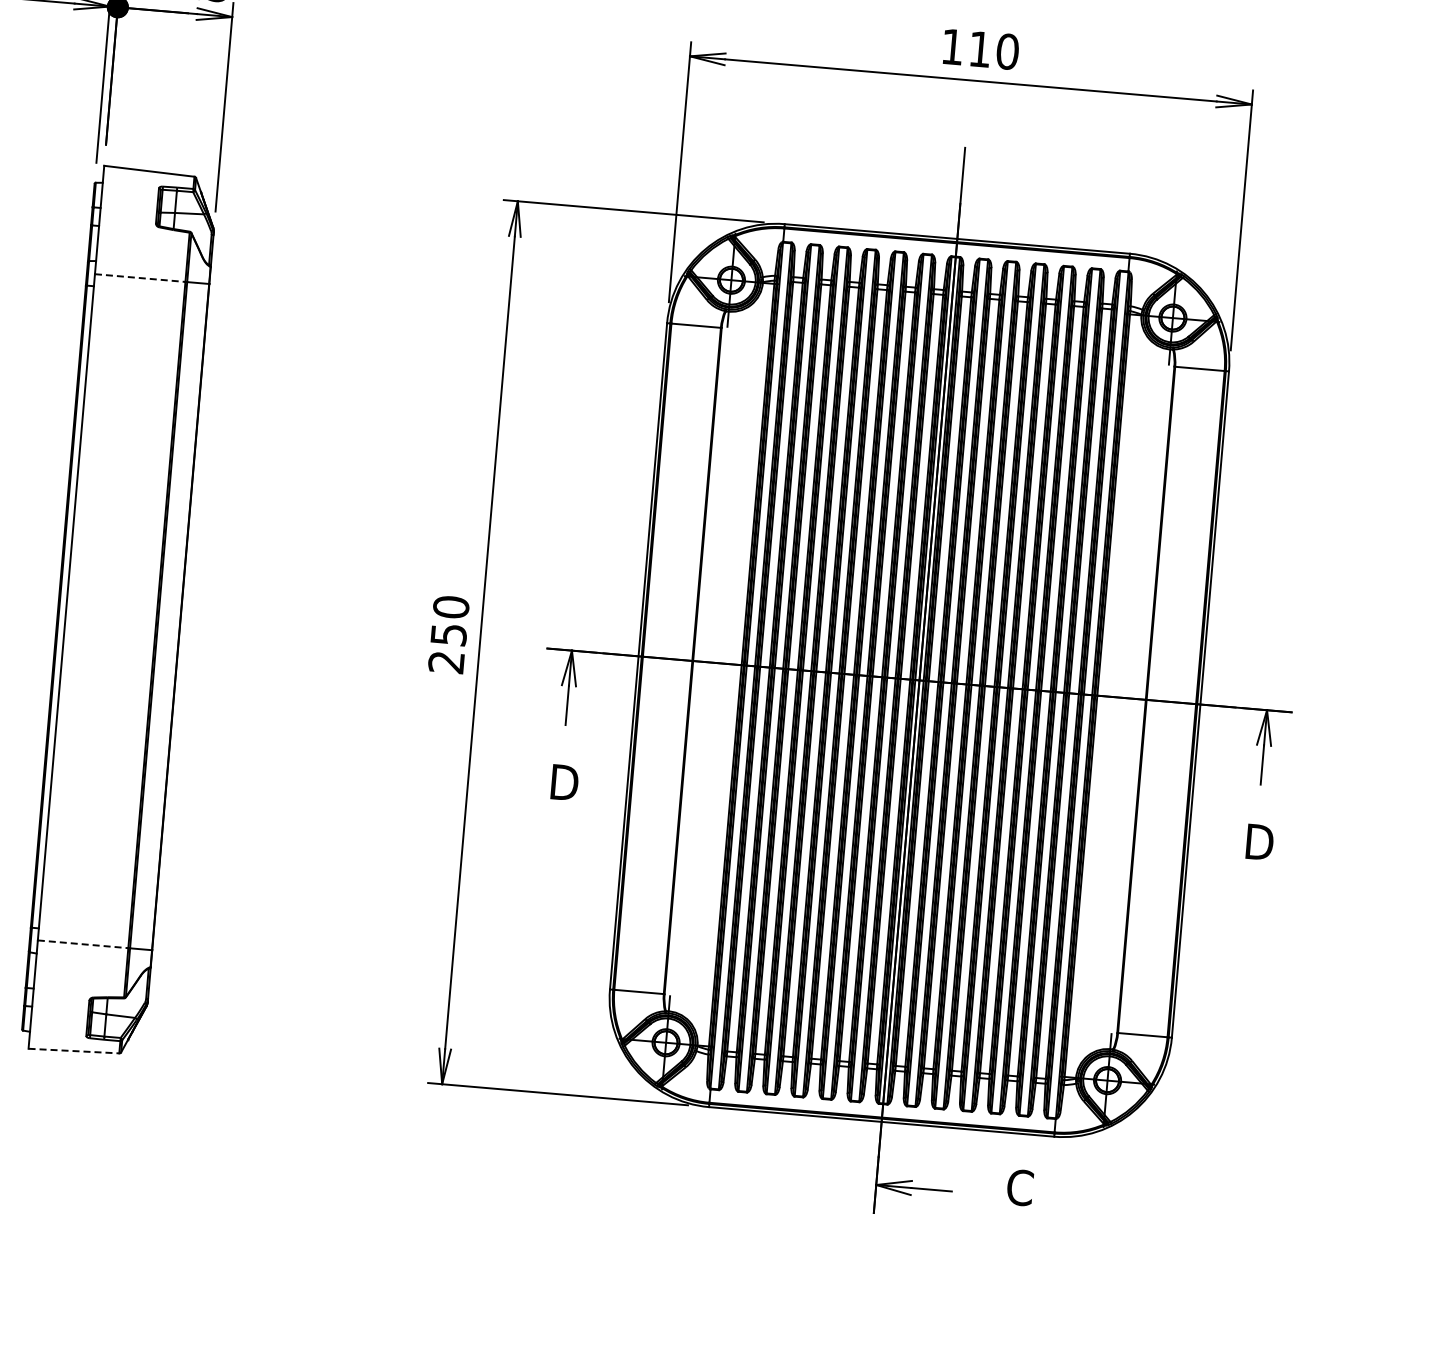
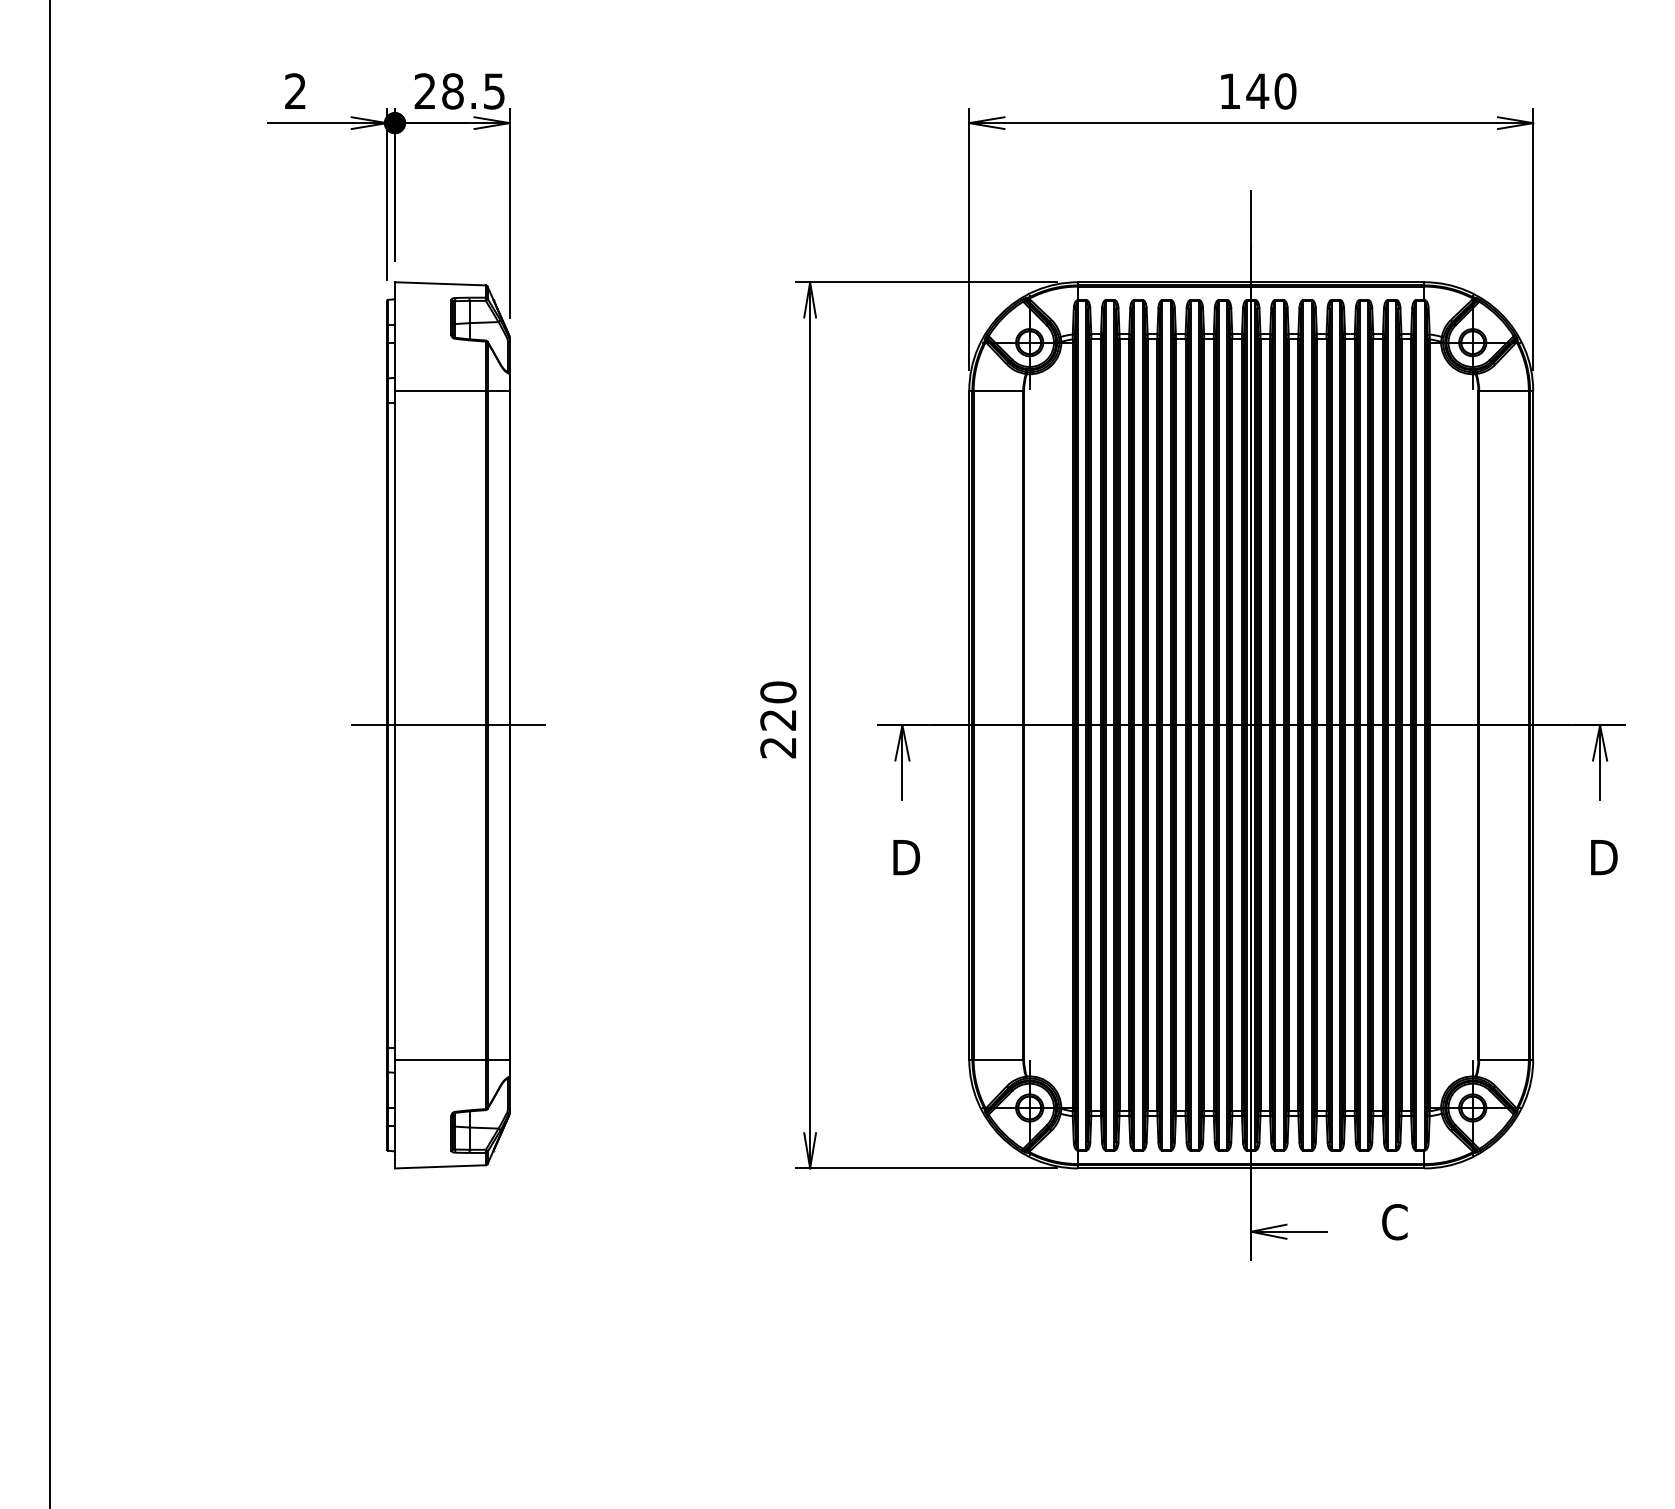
text: (979, 48) -> (1257, 90), 110 -> 140
line: (140, 278) -> (440, 391), dashed -> solid
line: (119, 612) -> (448, 725), added
text: (448, 635) -> (778, 720), 250 -> 220
line: (83, 944) -> (440, 1059), dashed -> solid
line: (74, 1050) -> (440, 1166), dashed -> solid

